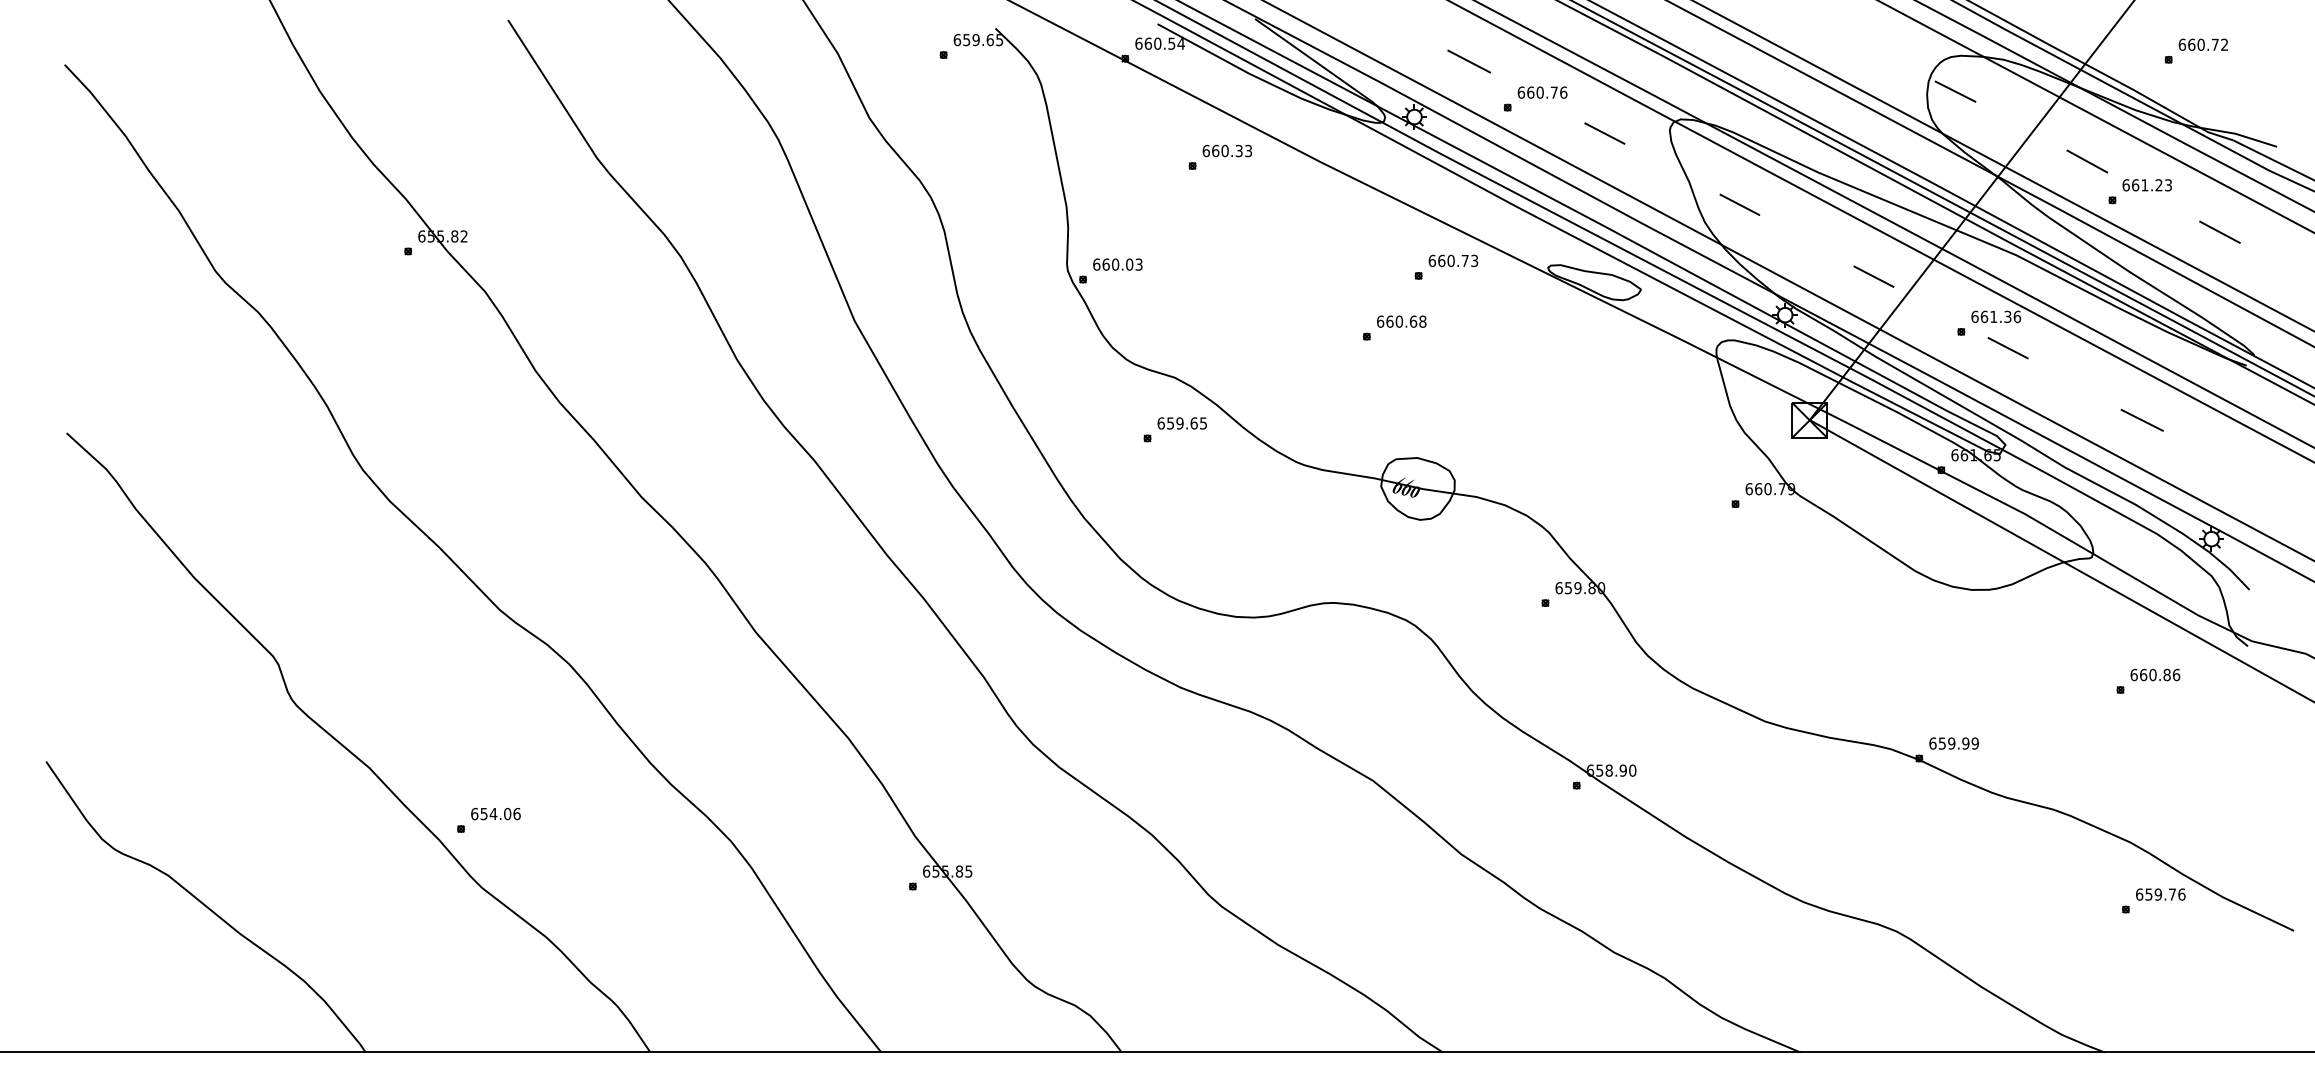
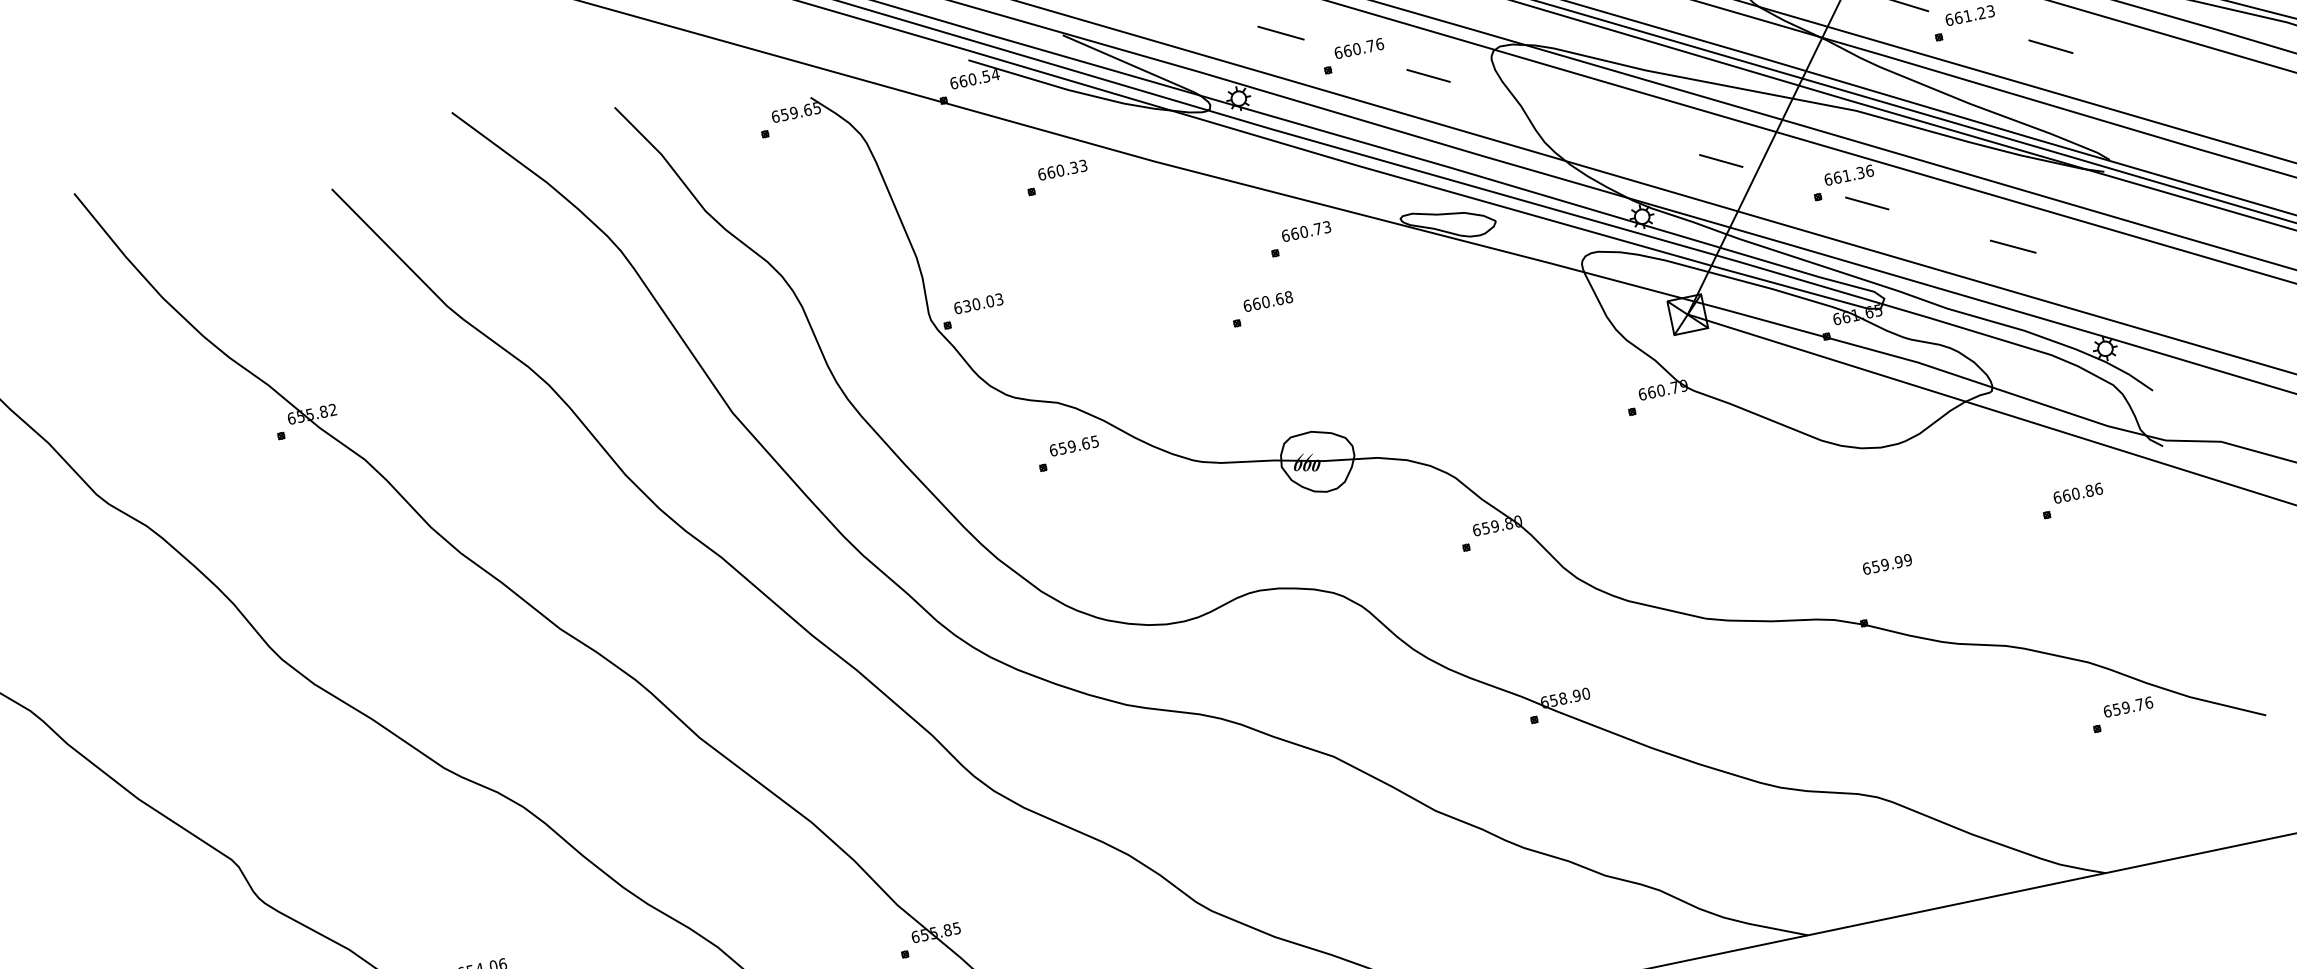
line: (1739, 204) -> (1574, 117), removed
text: (1105, 264) -> (966, 306), 660.03 -> 630.03
text: (1953, 743) -> (1886, 564), moved

